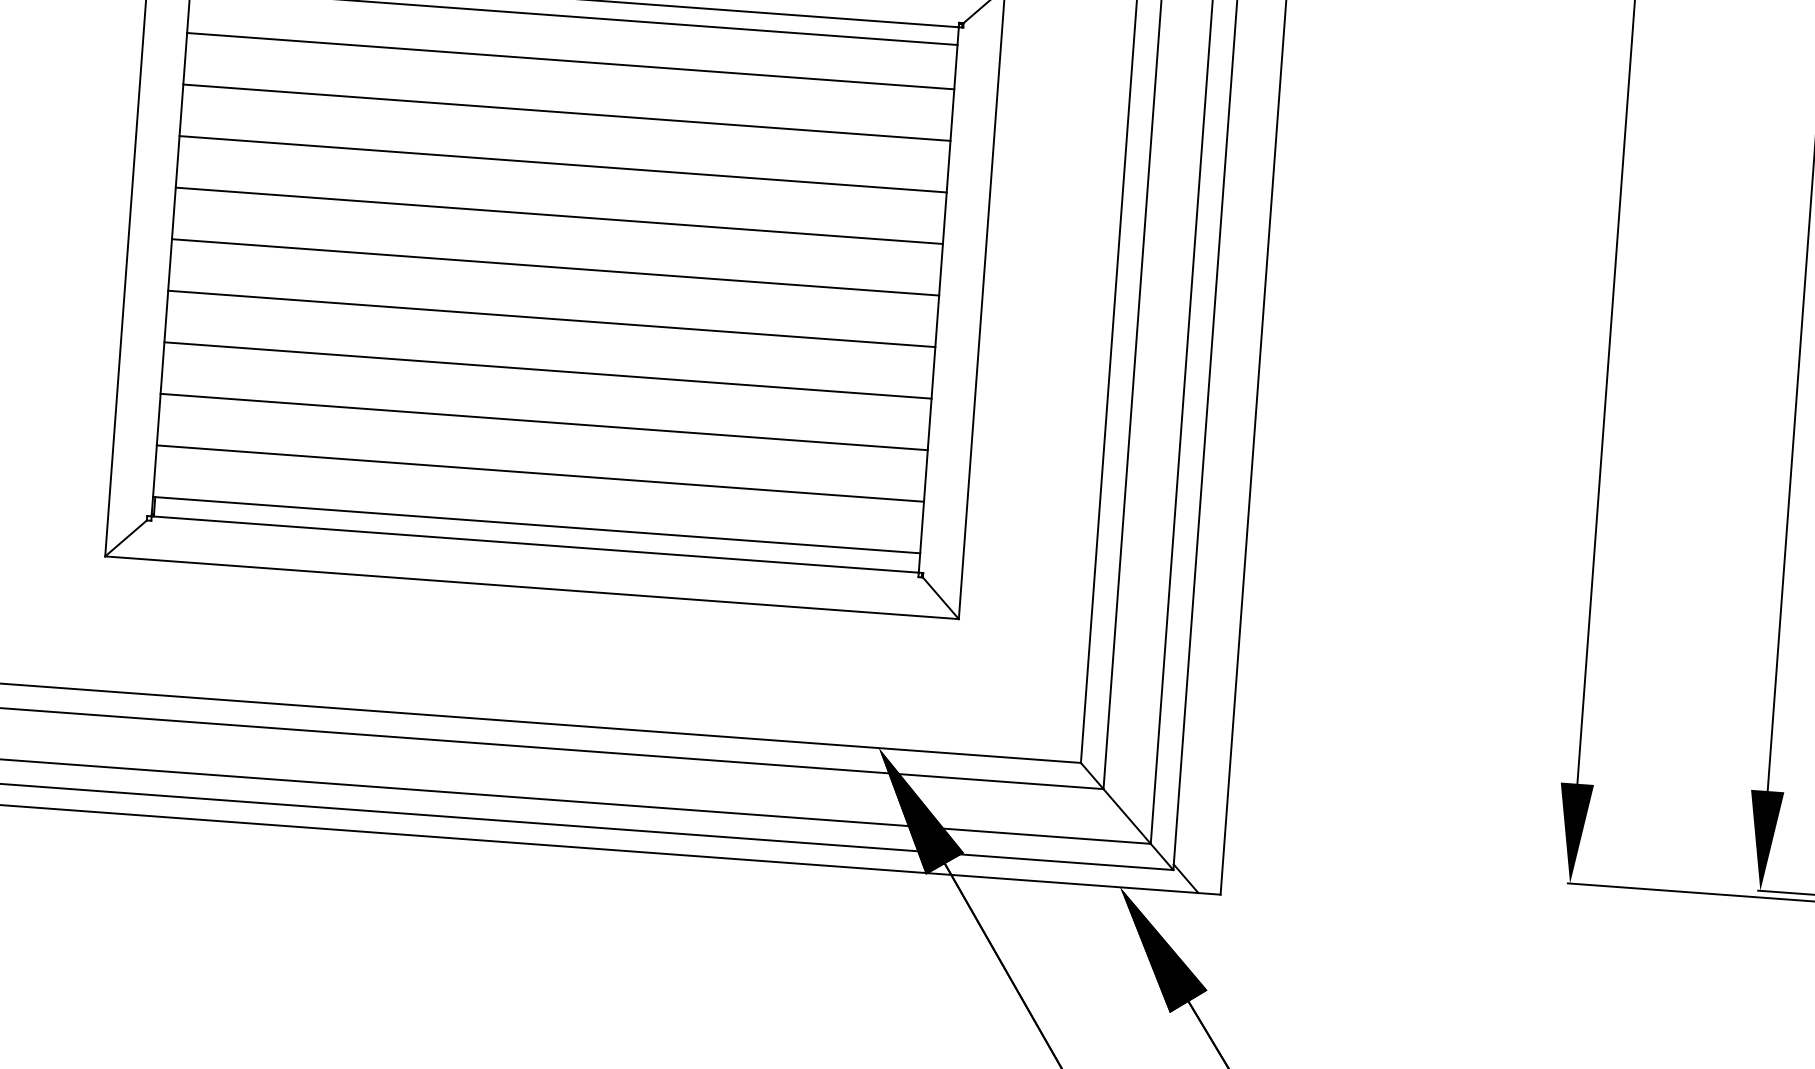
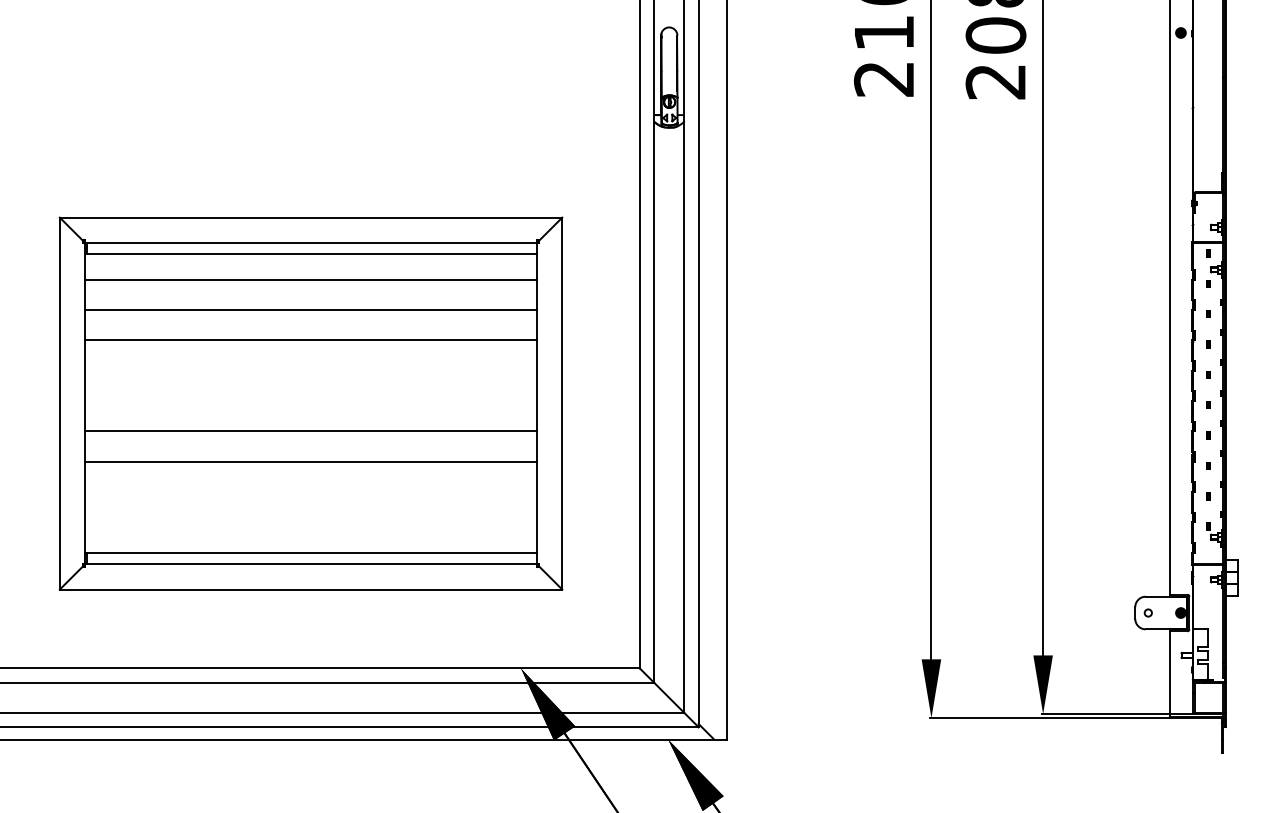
line: (558, 215) -> (310, 370), removed
line: (554, 266) -> (310, 400), removed
line: (543, 422) -> (310, 492), removed
line: (539, 473) -> (310, 522), removed

